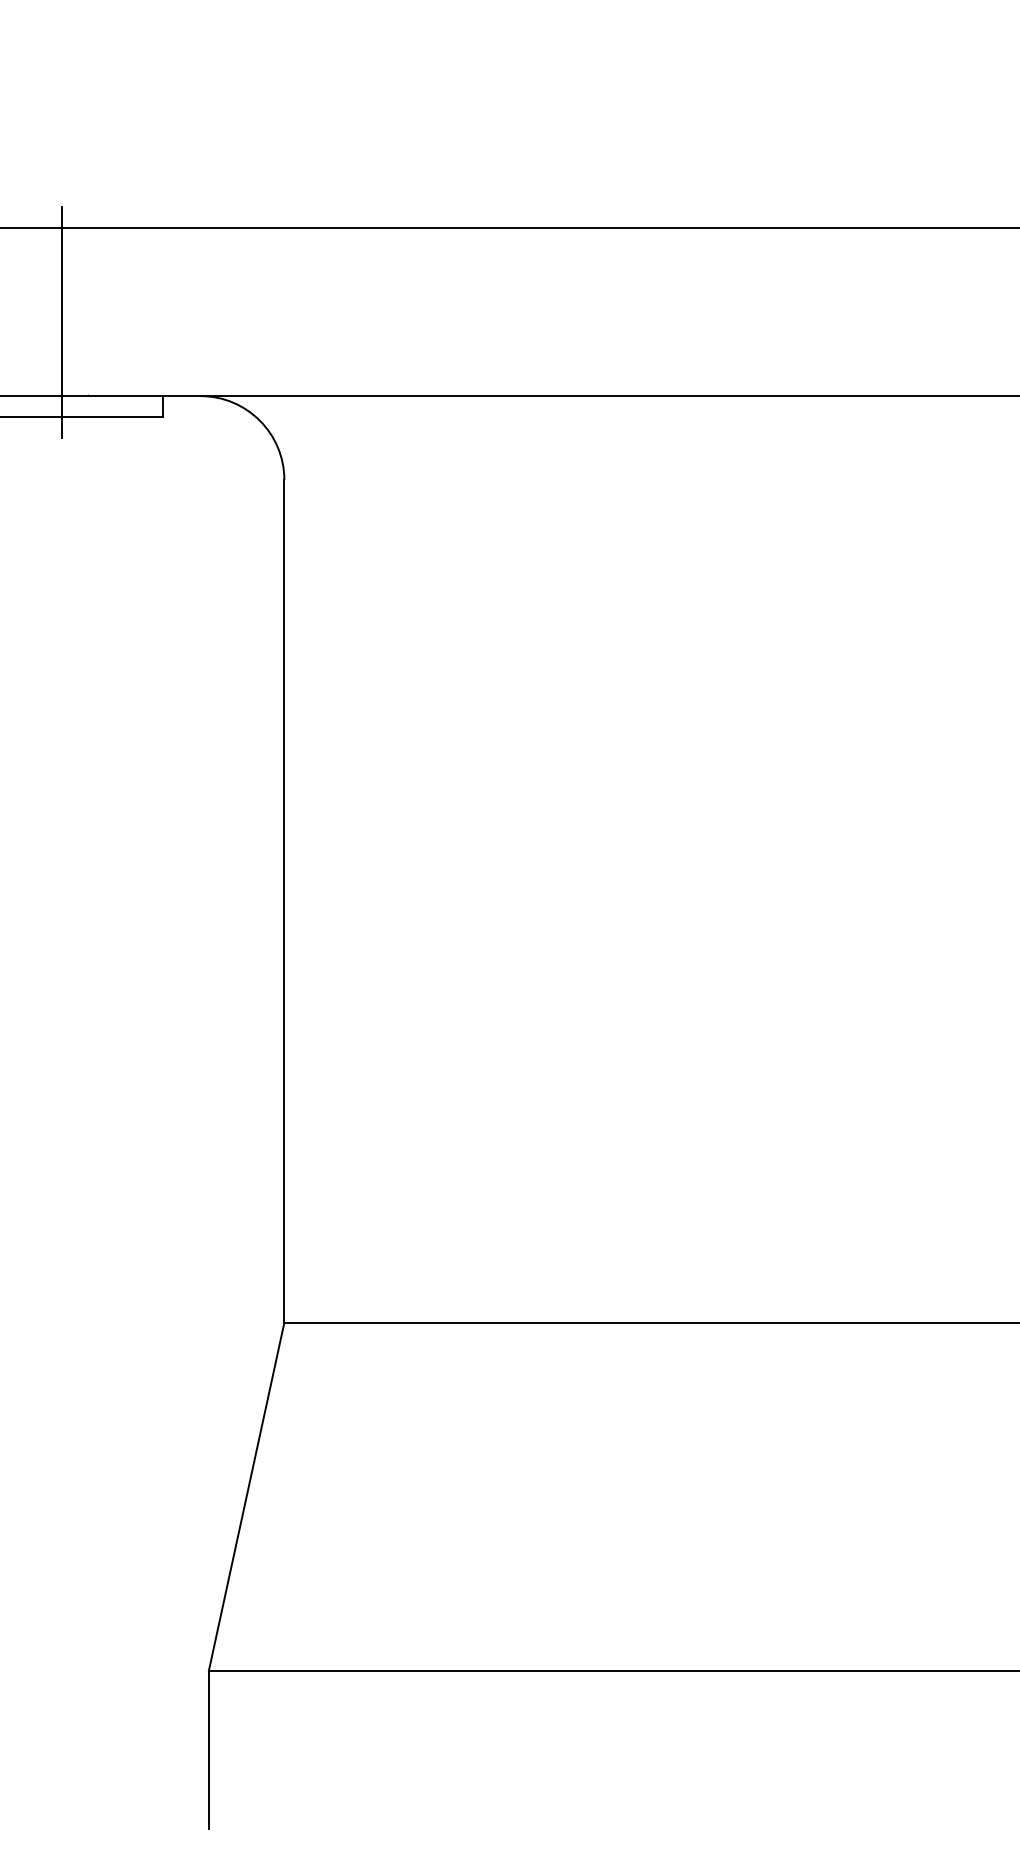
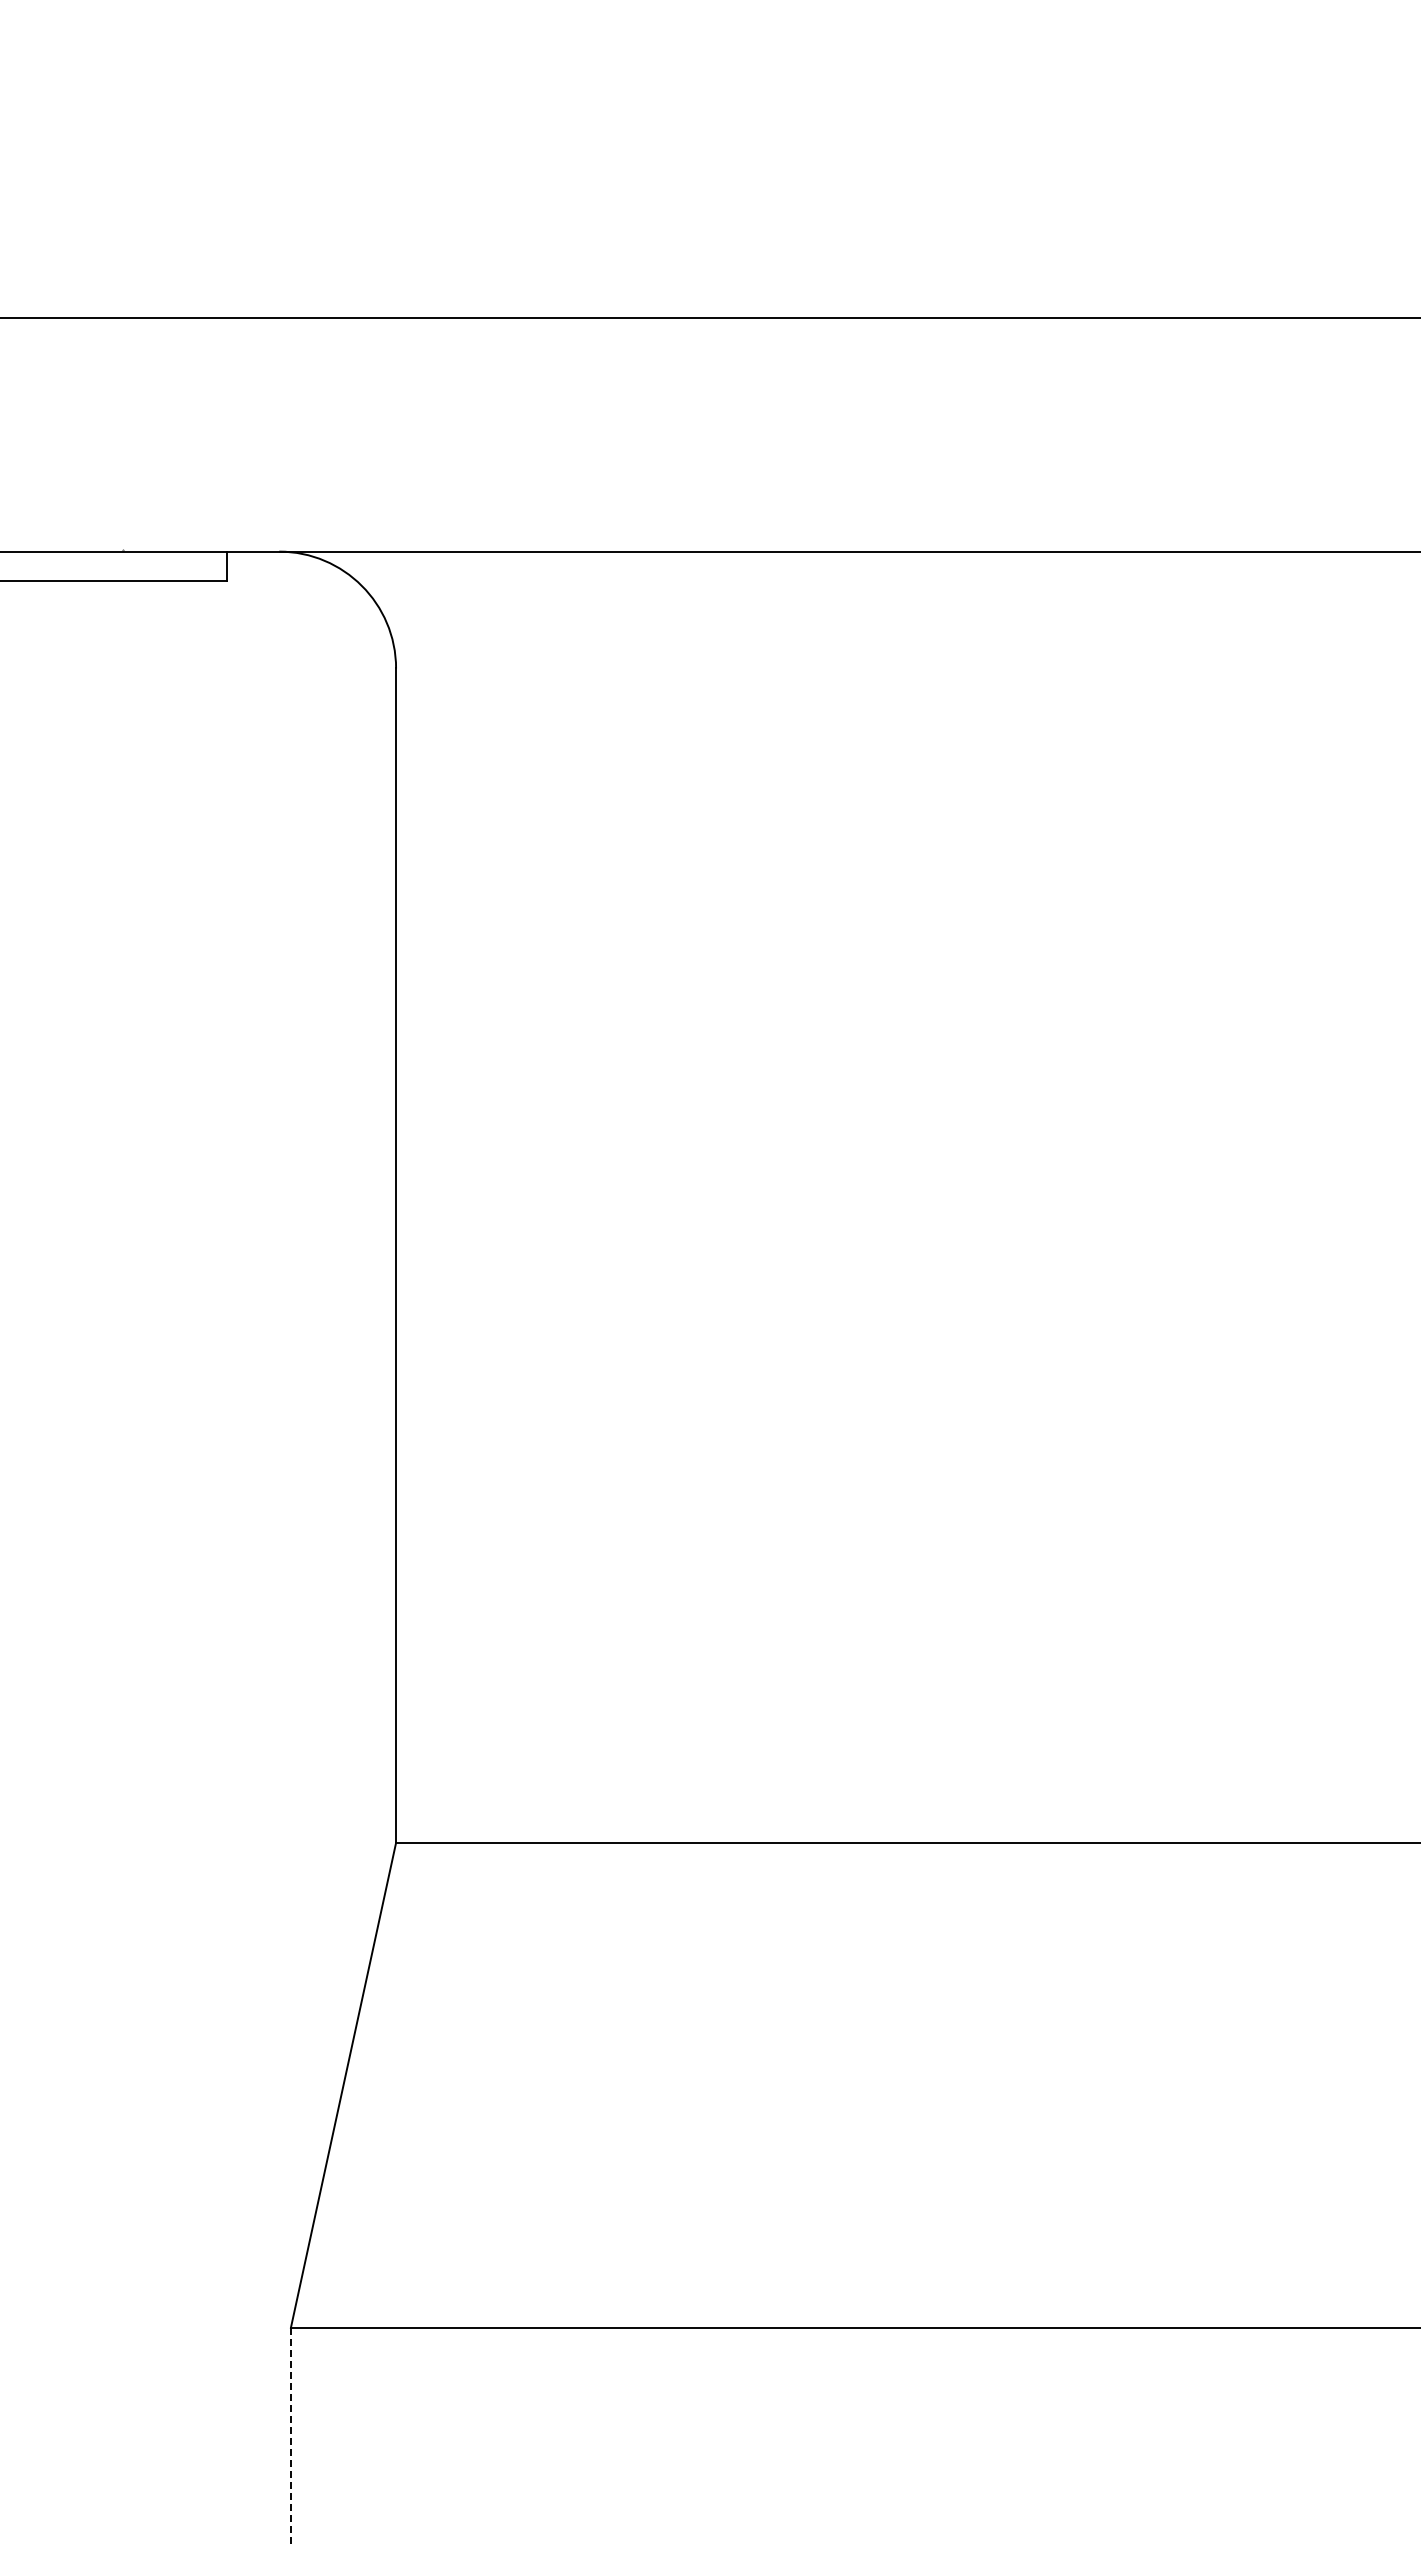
line: (62, 322) -> (86, 449), removed
line: (208, 1750) -> (290, 2438), solid -> dashed

